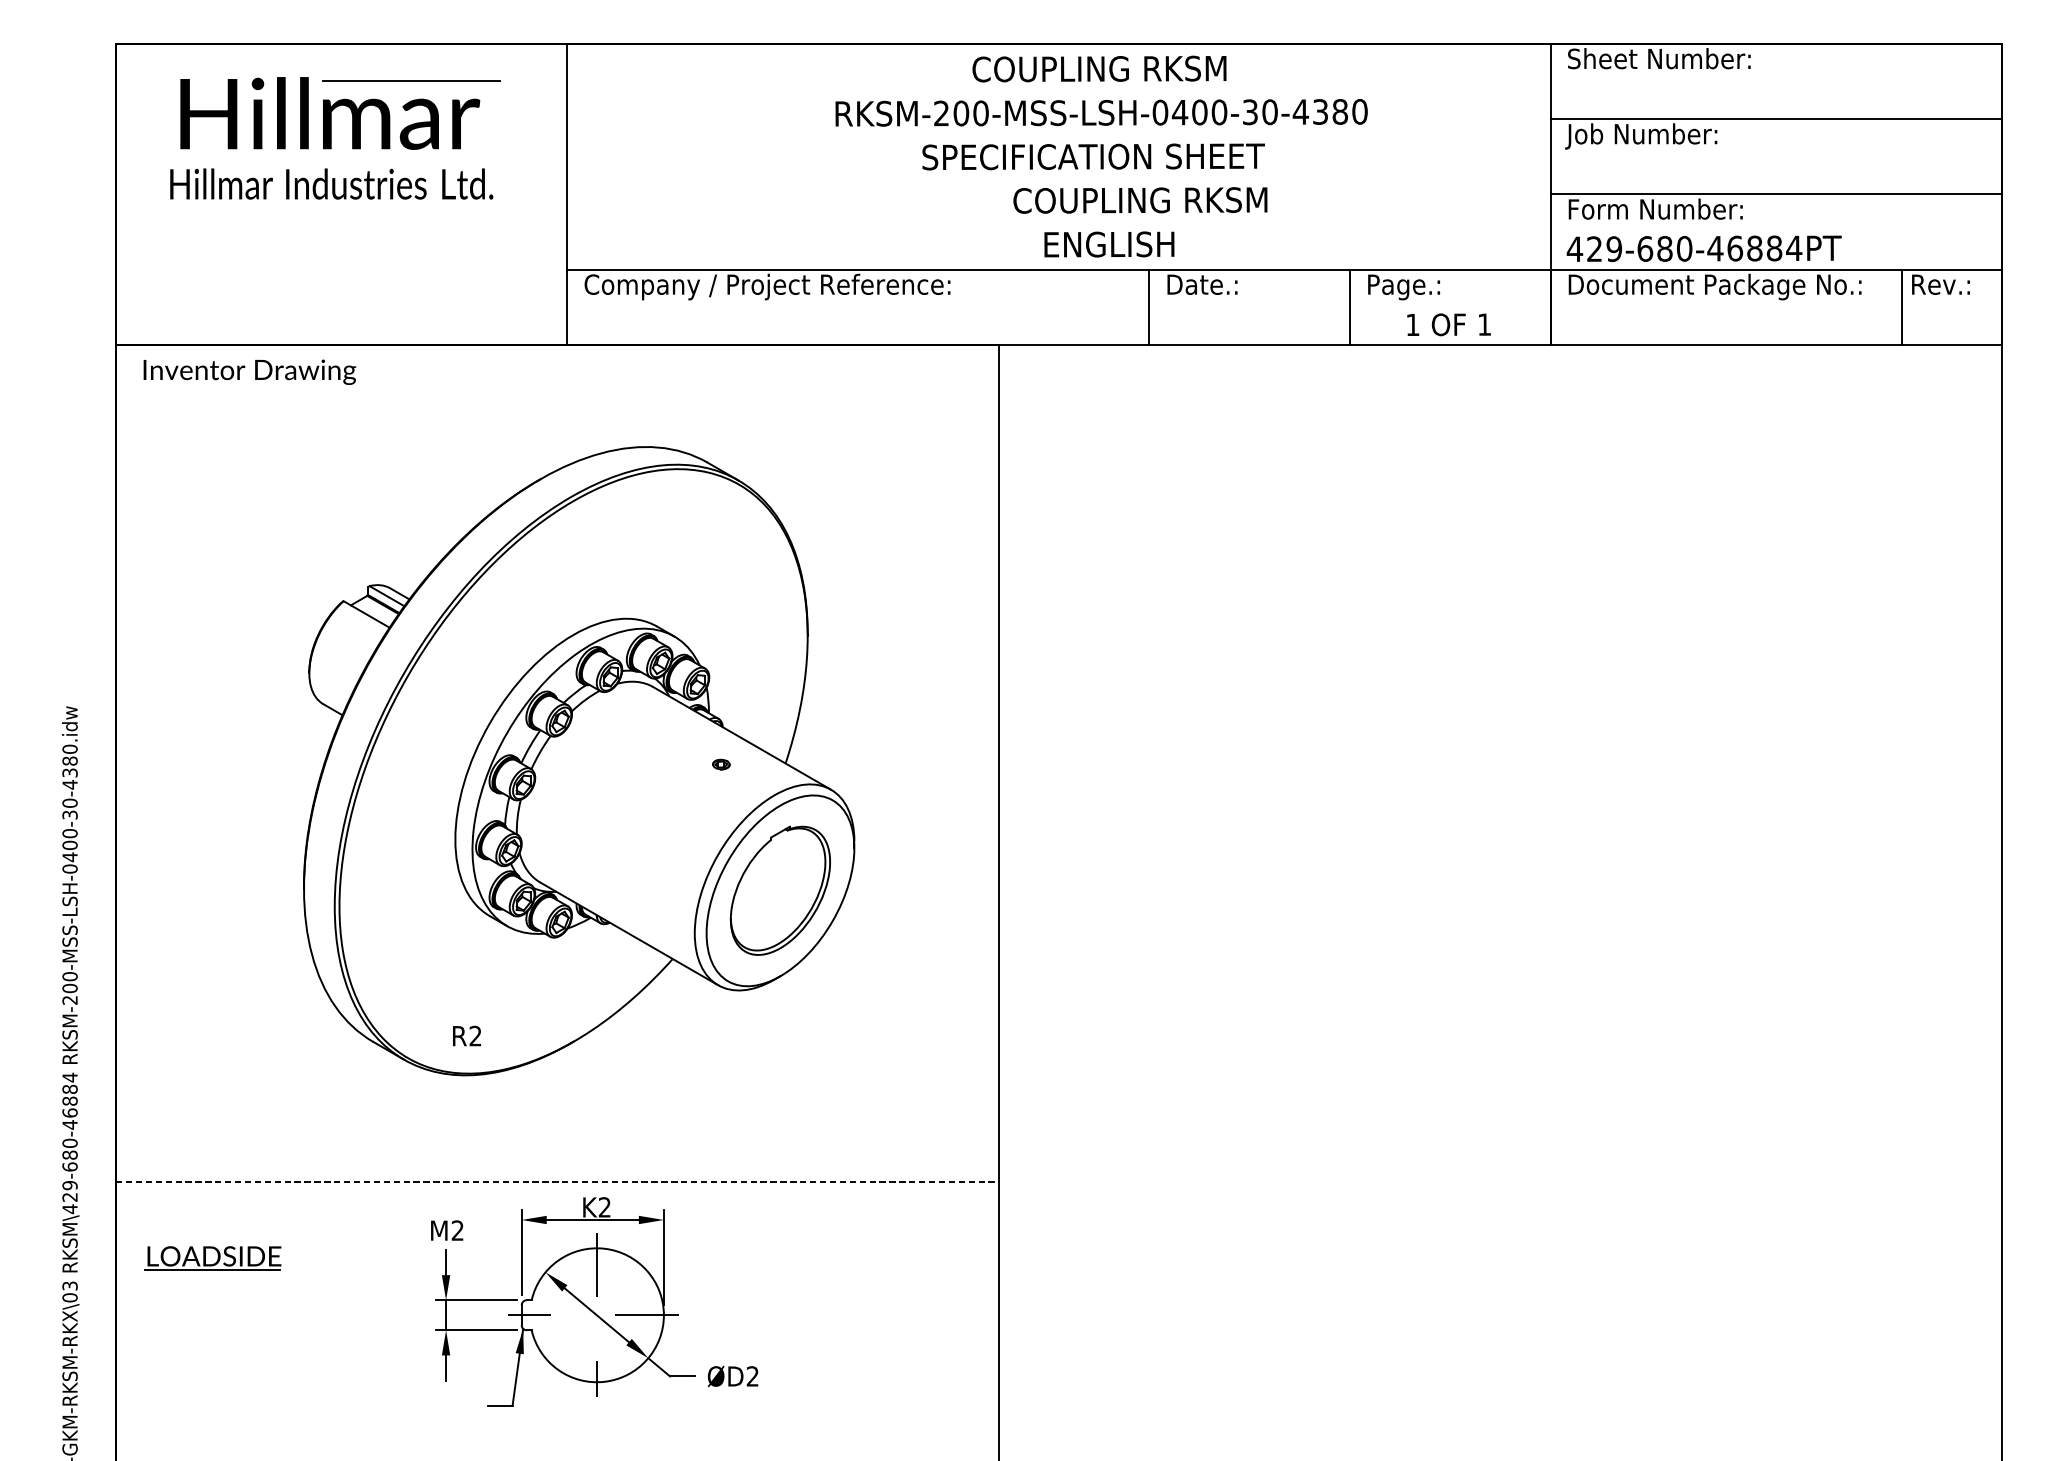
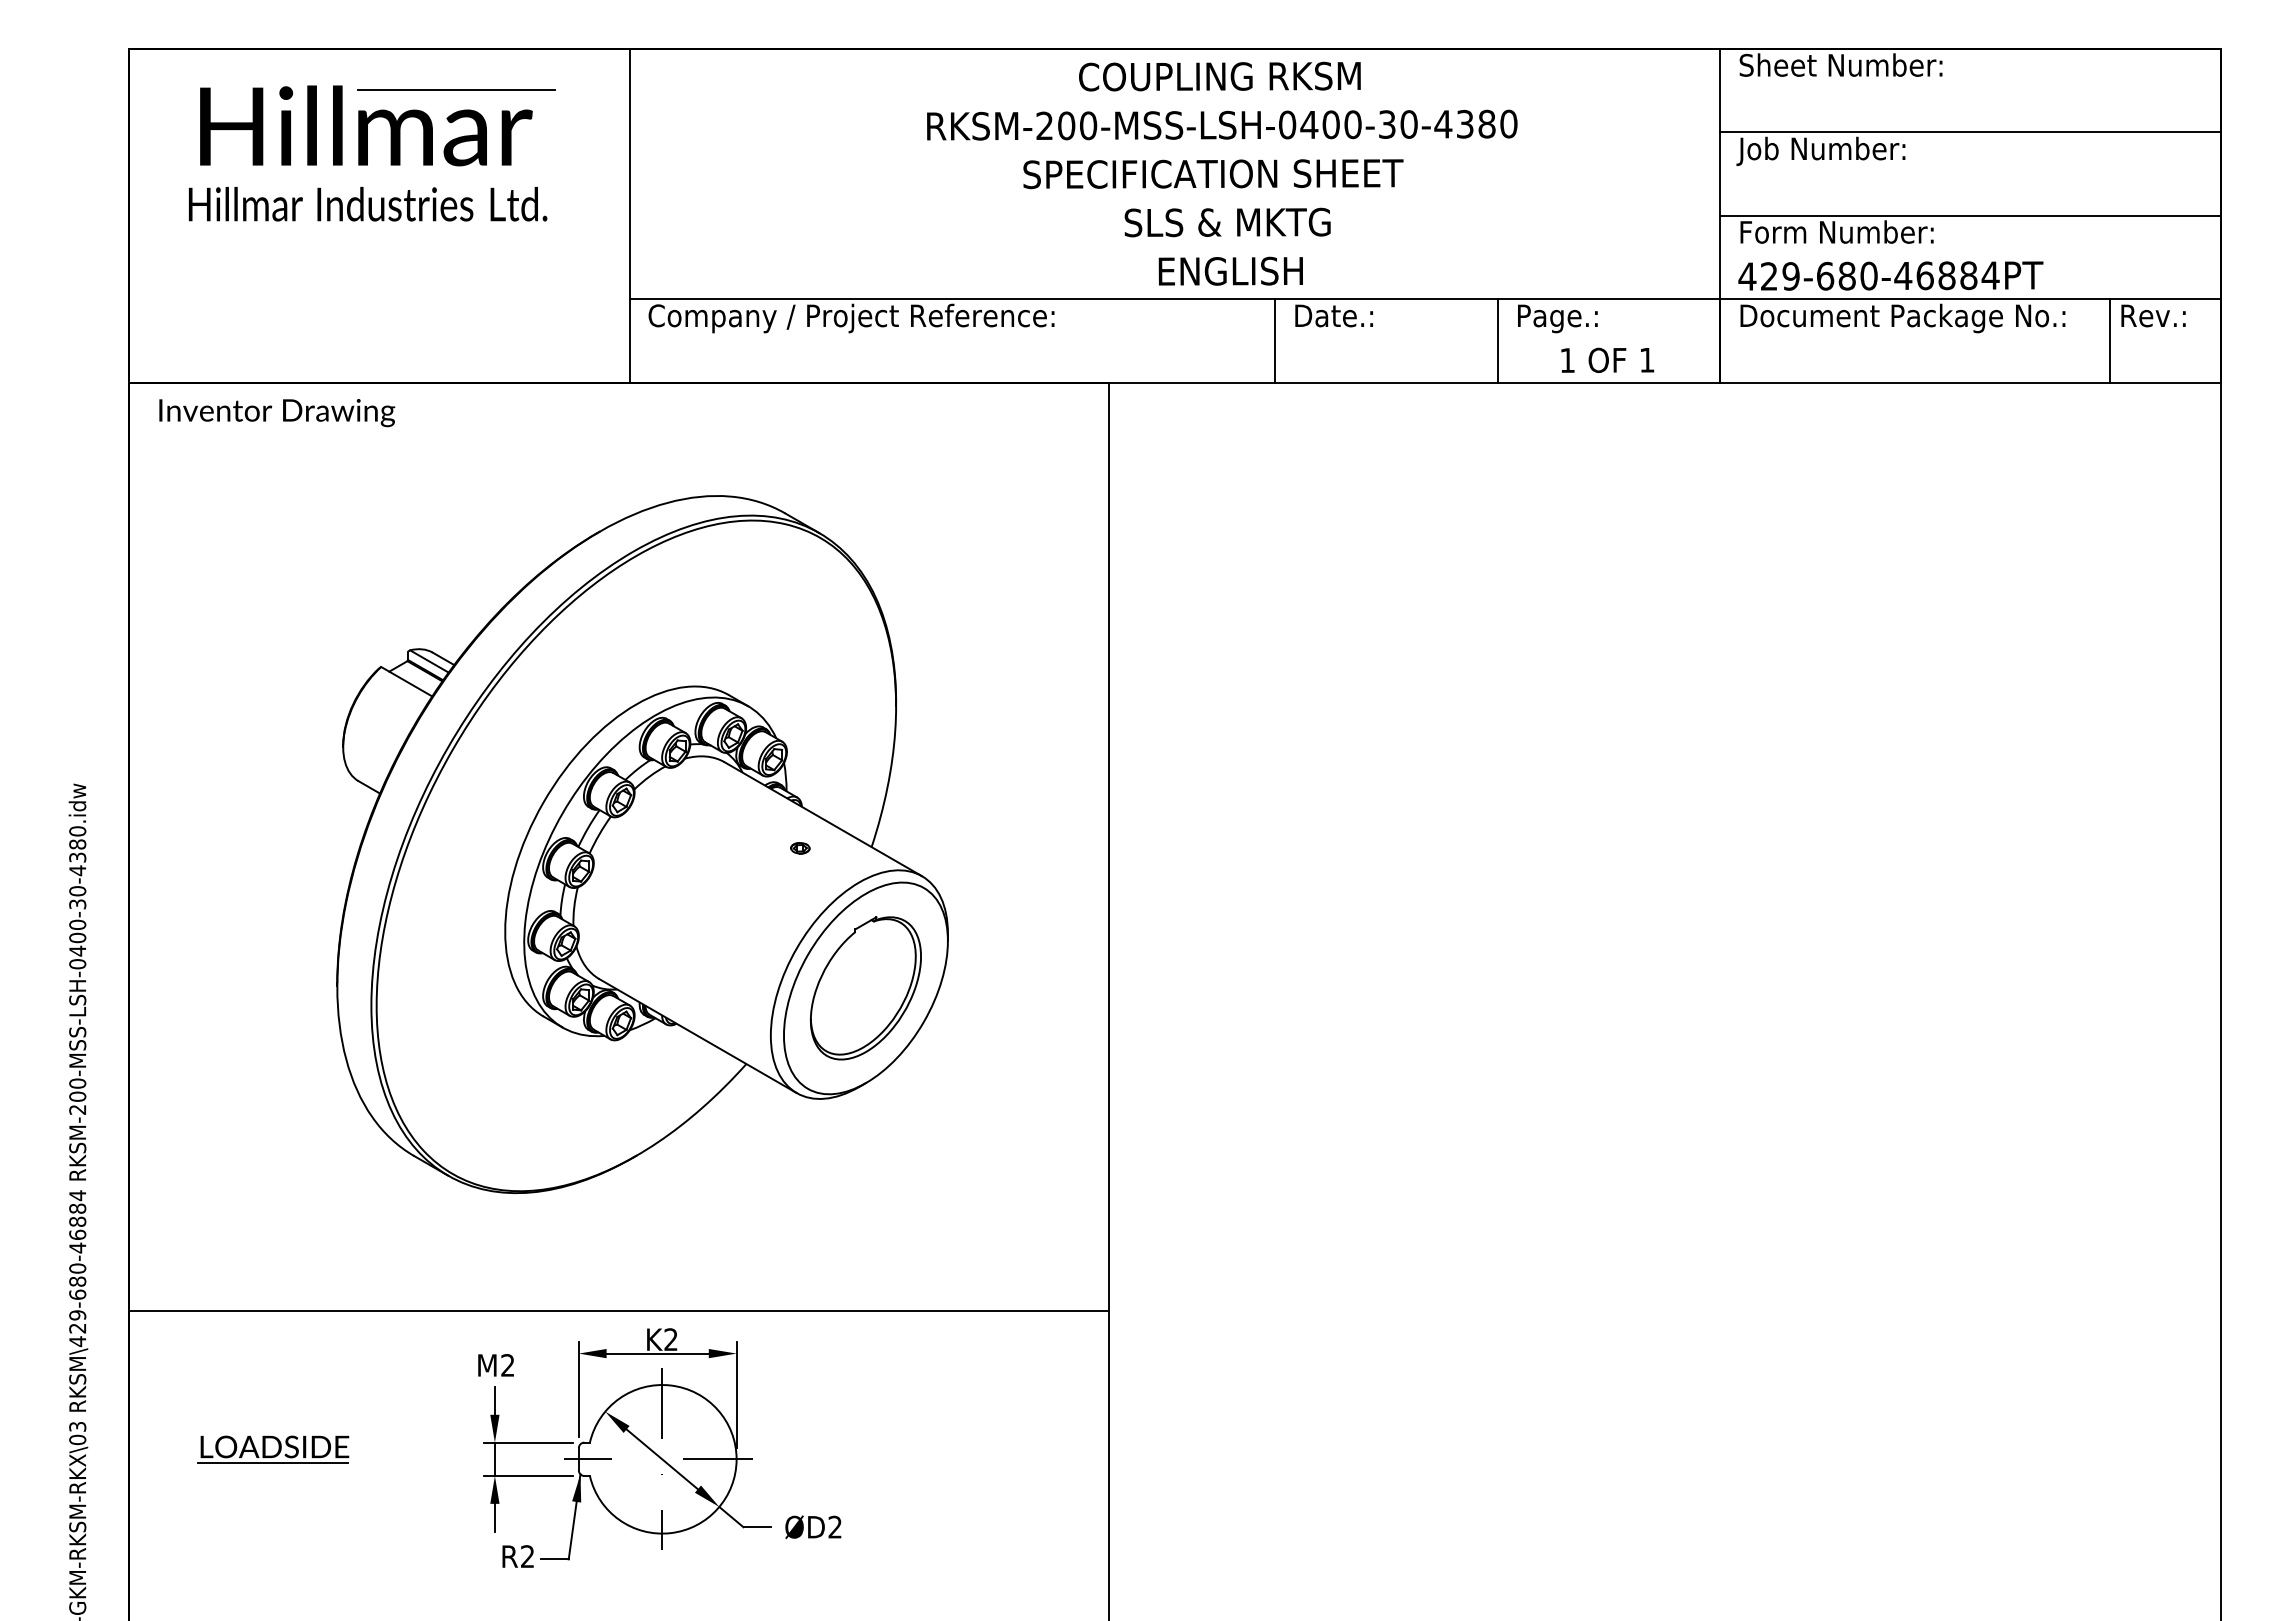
text: (1140, 200) -> (1265, 222), COUPLING RKSM -> SLS & MKTG
text: (466, 1036) -> (517, 1556), moved
line: (557, 1182) -> (618, 1311), dashed -> solid
part: (213, 1258) -> (273, 1449), moved

